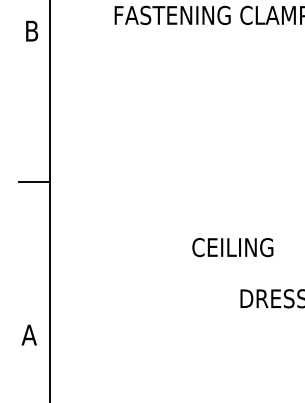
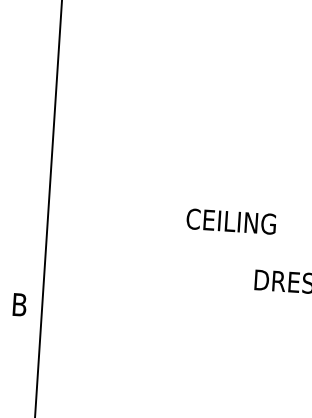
line: (33, 182) -> (35, 136), removed
text: (232, 247) -> (230, 221), moved
text: (28, 334) -> (18, 304), A -> B

